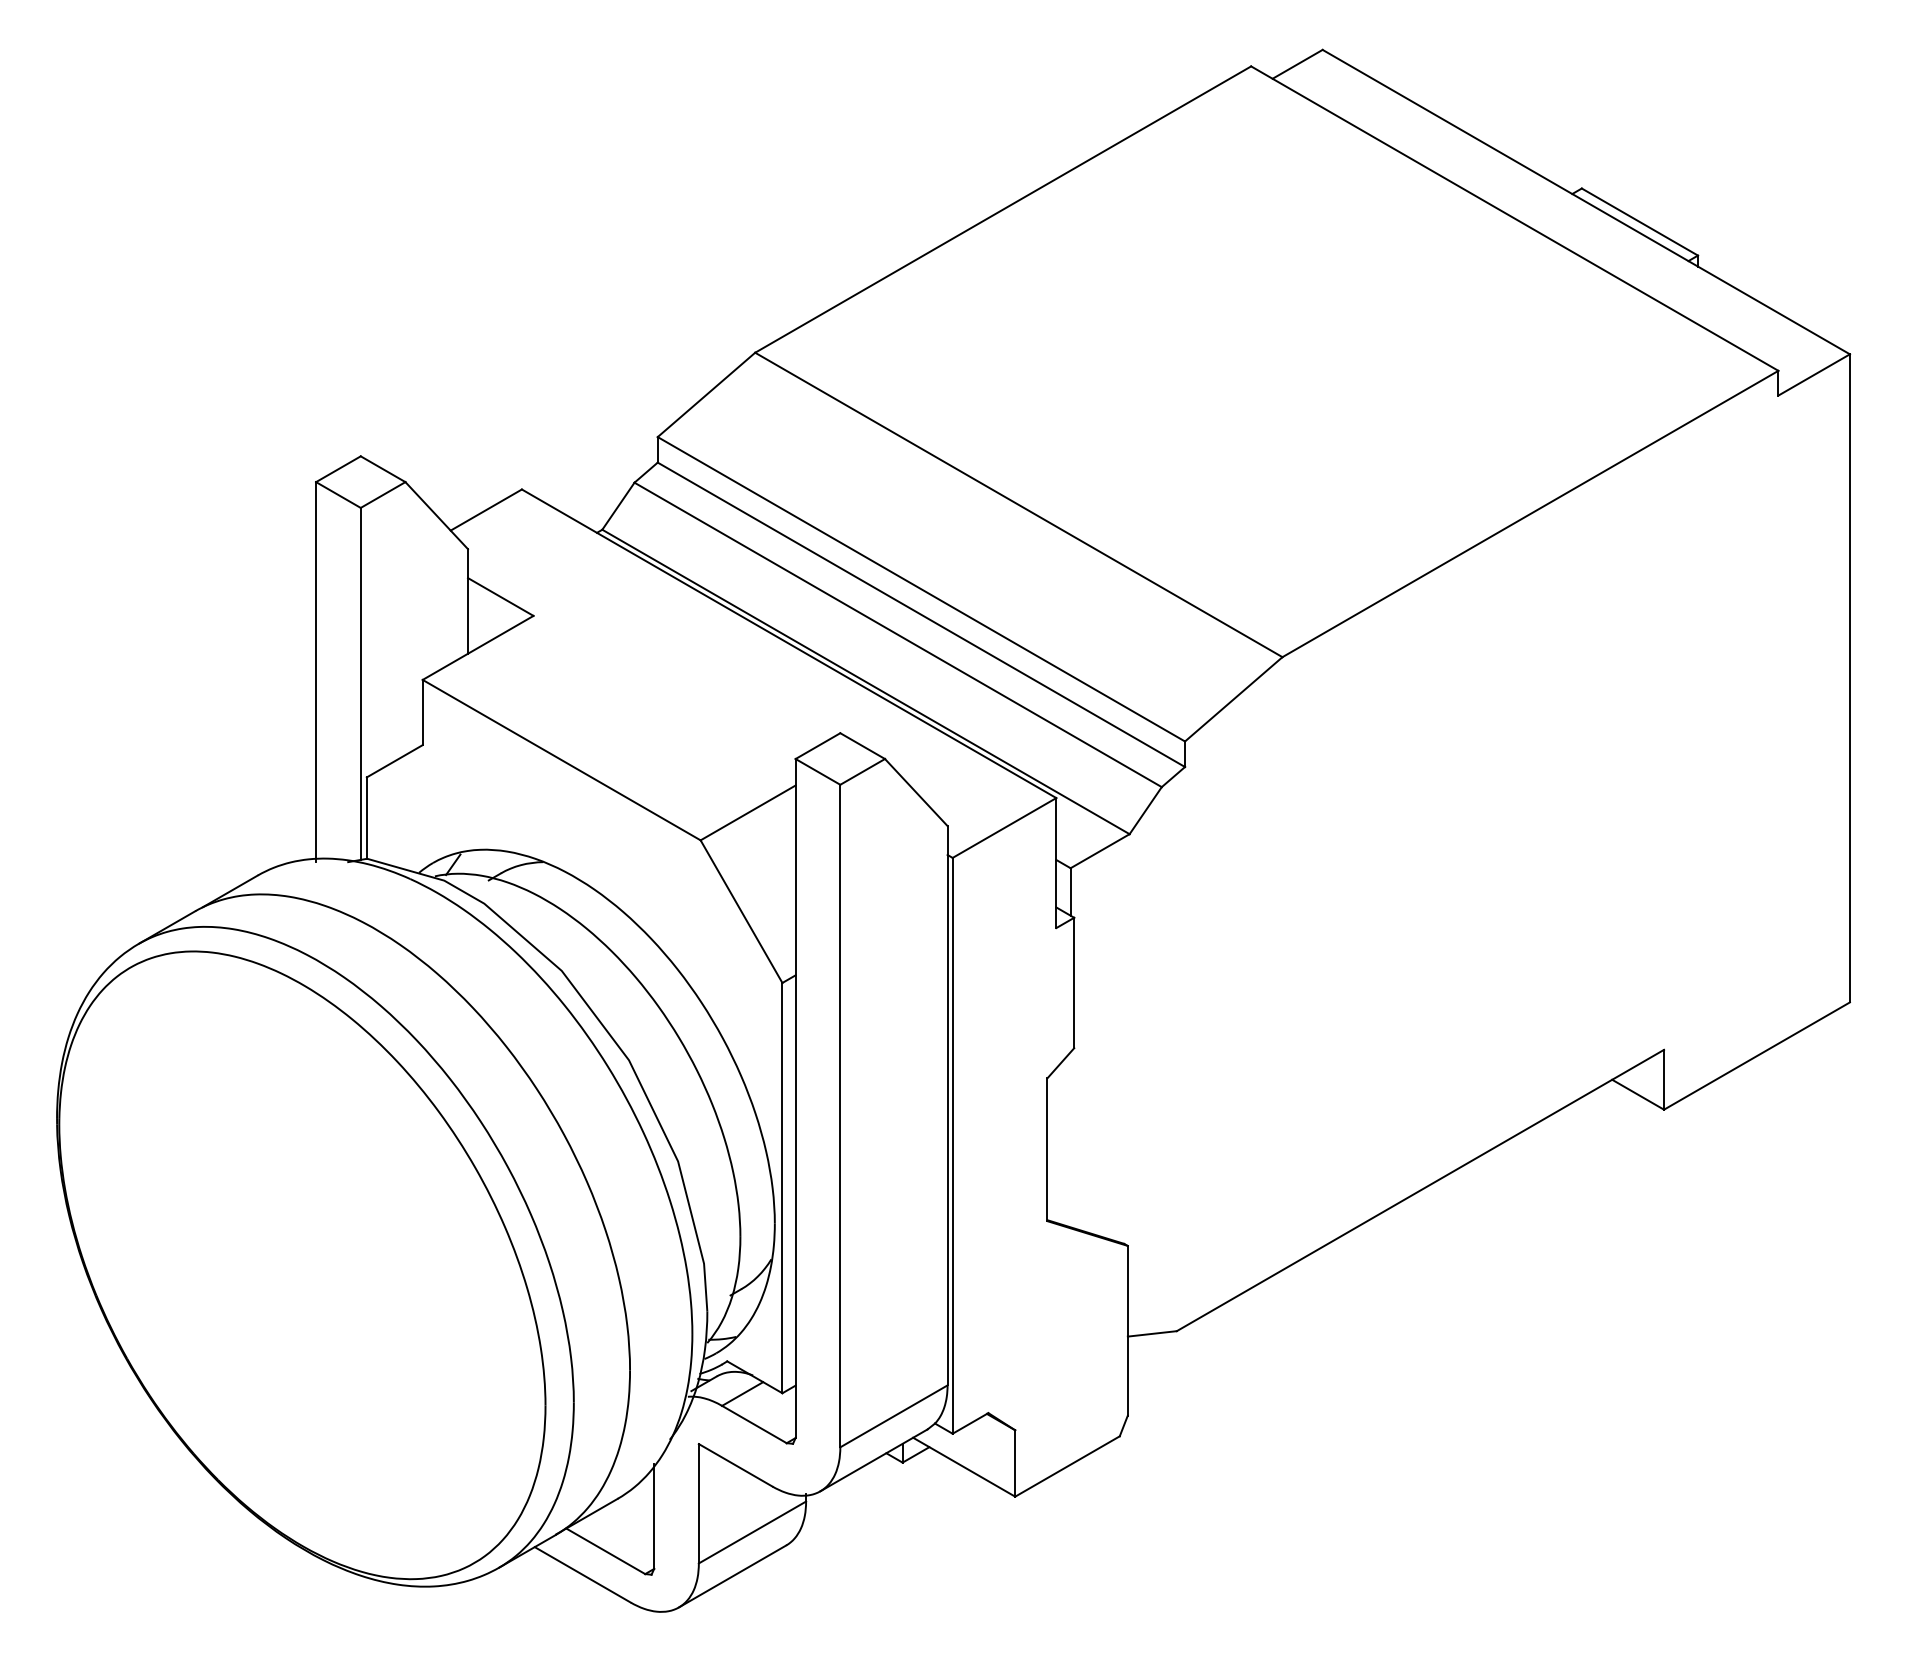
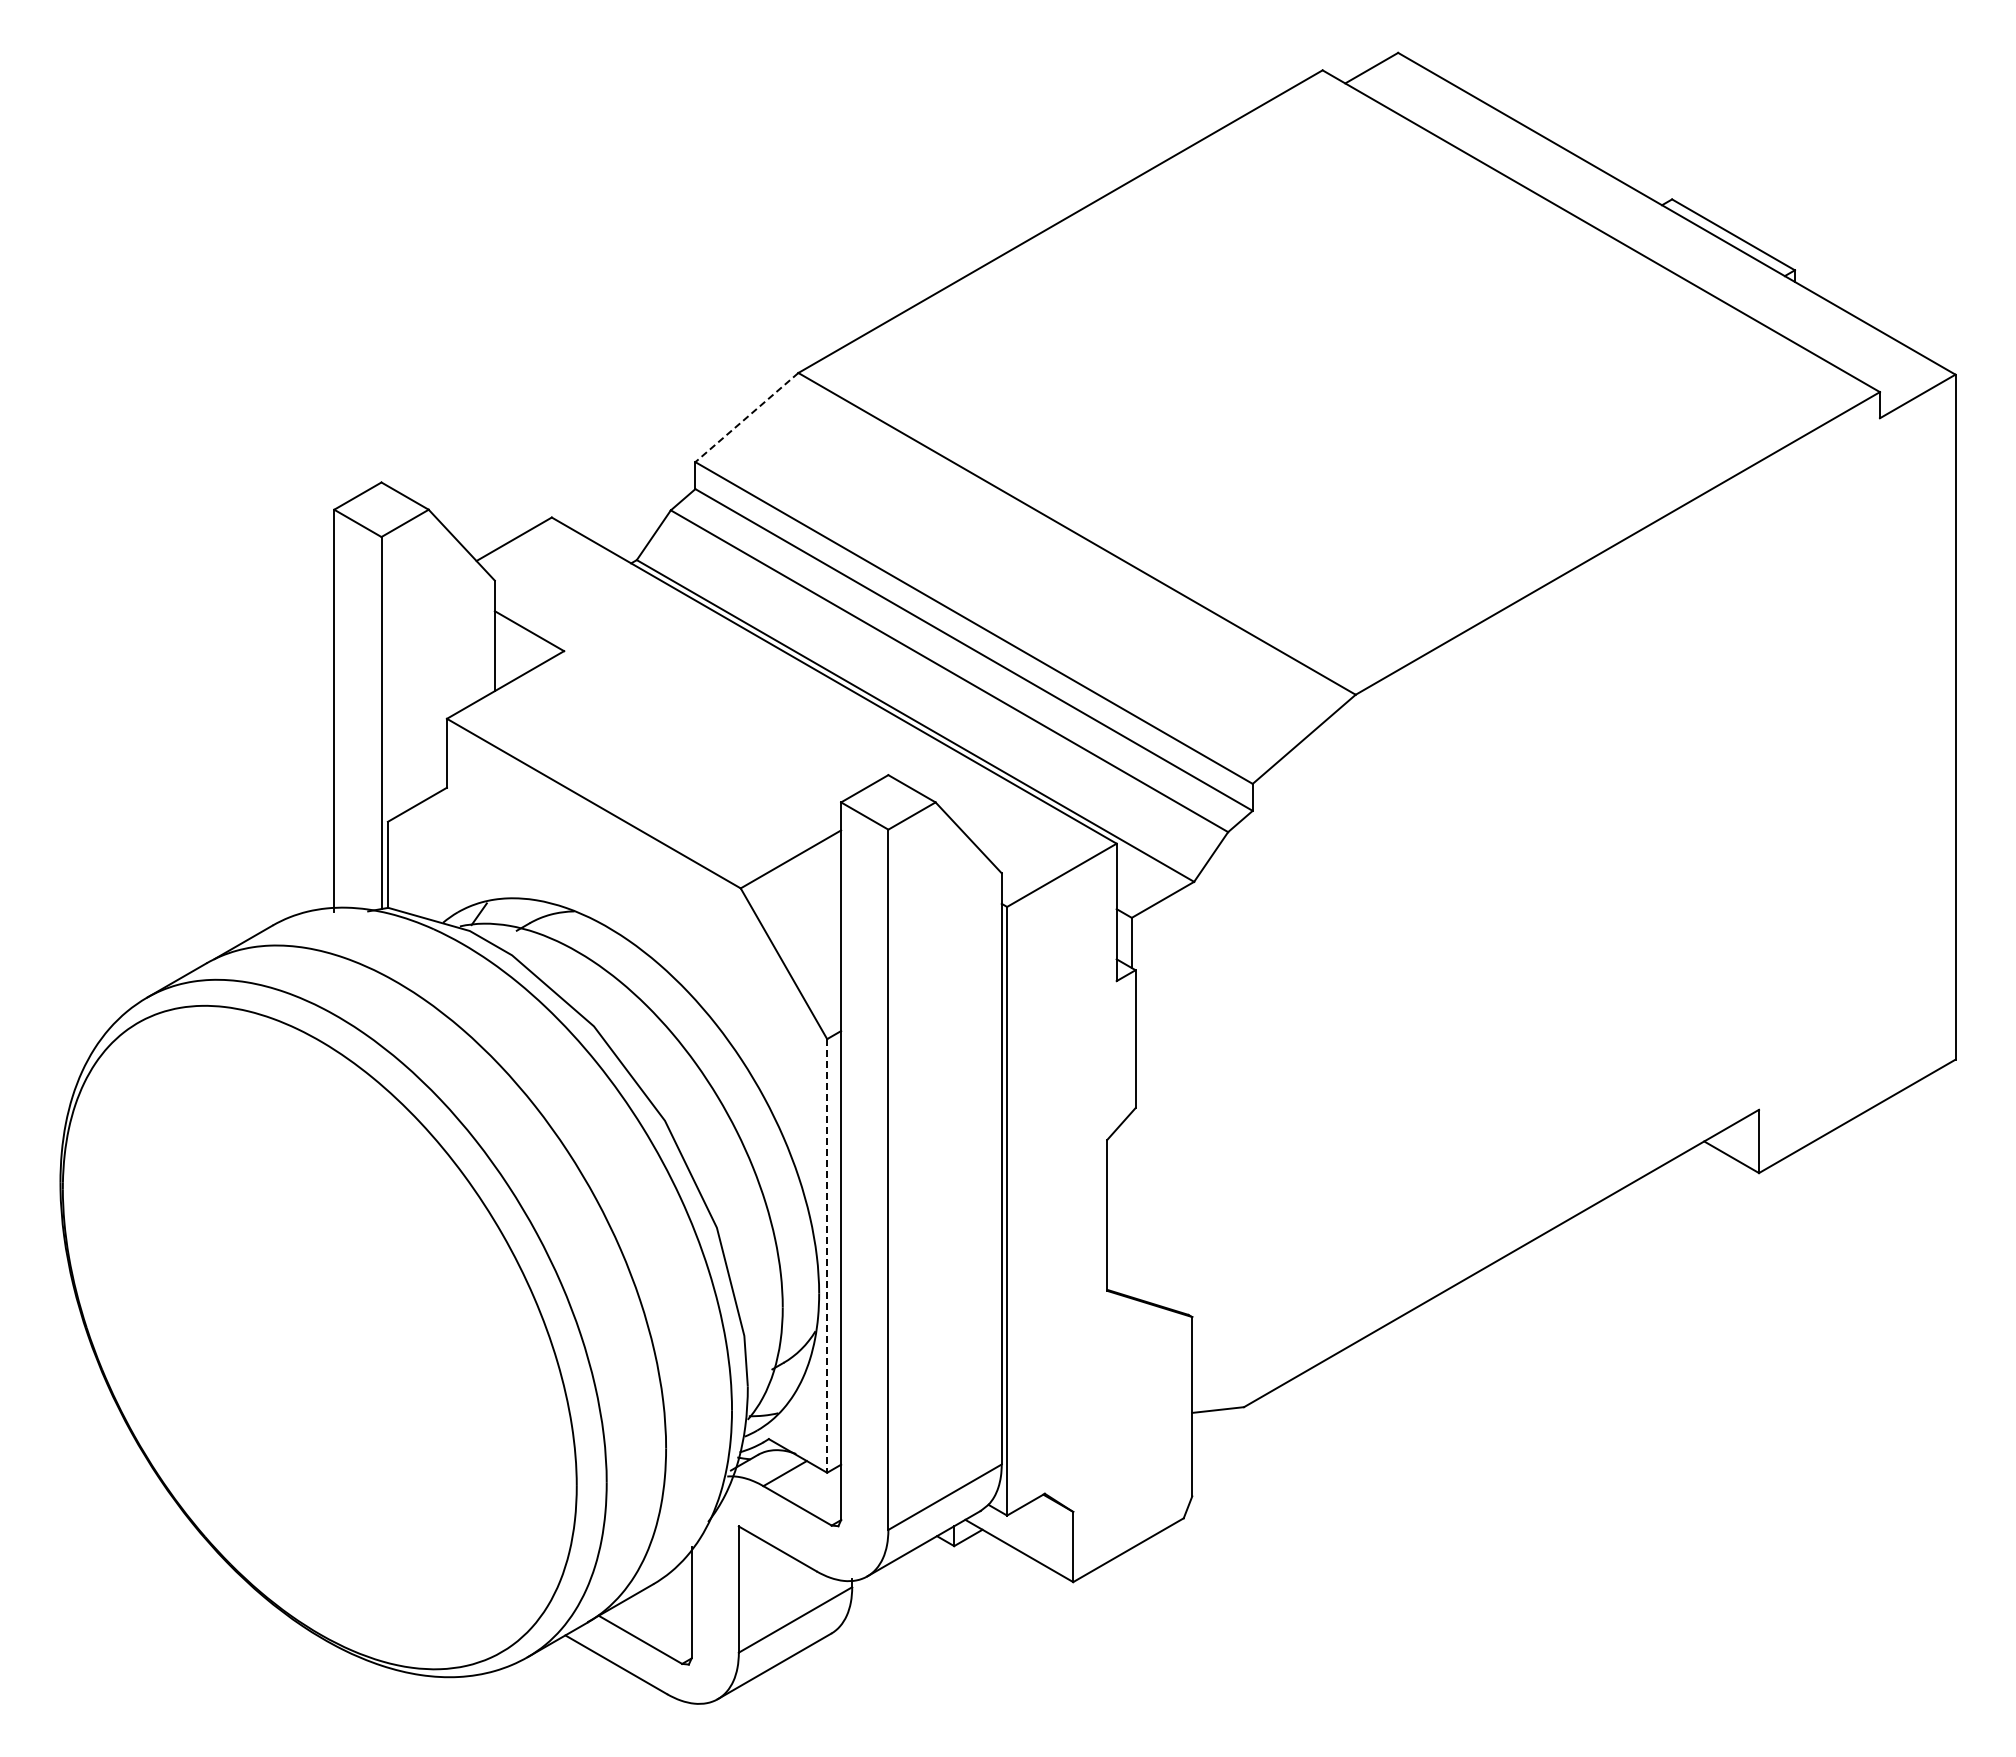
line: (706, 394) -> (746, 417), solid -> dashed
line: (782, 1187) -> (827, 1255), solid -> dashed

